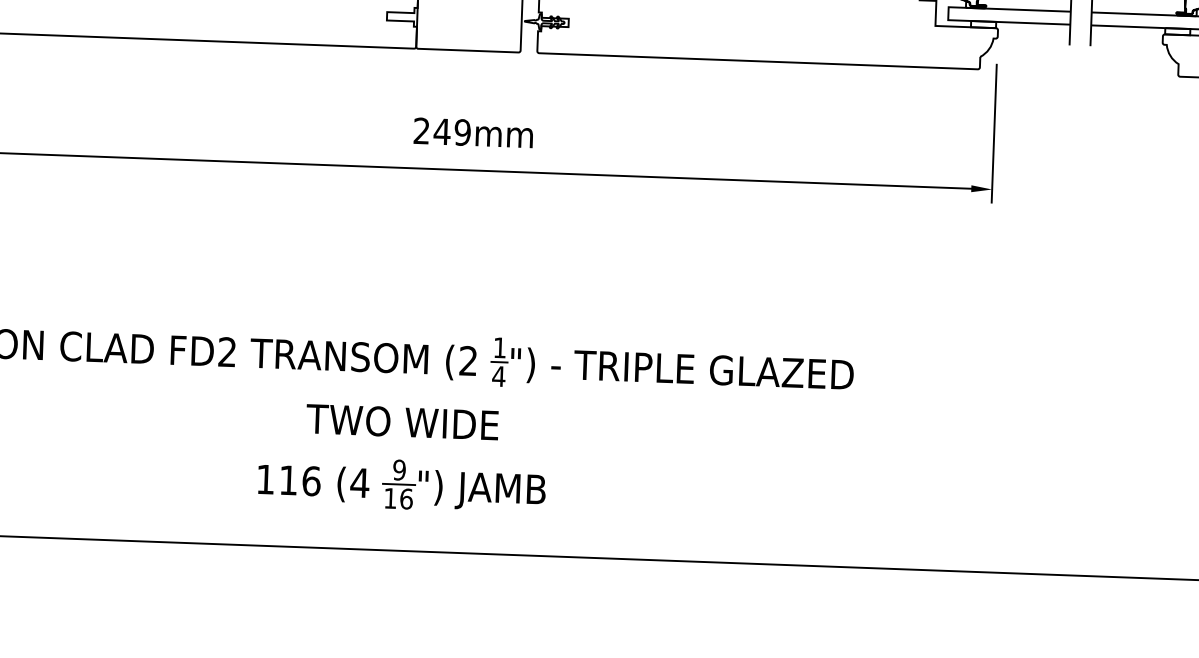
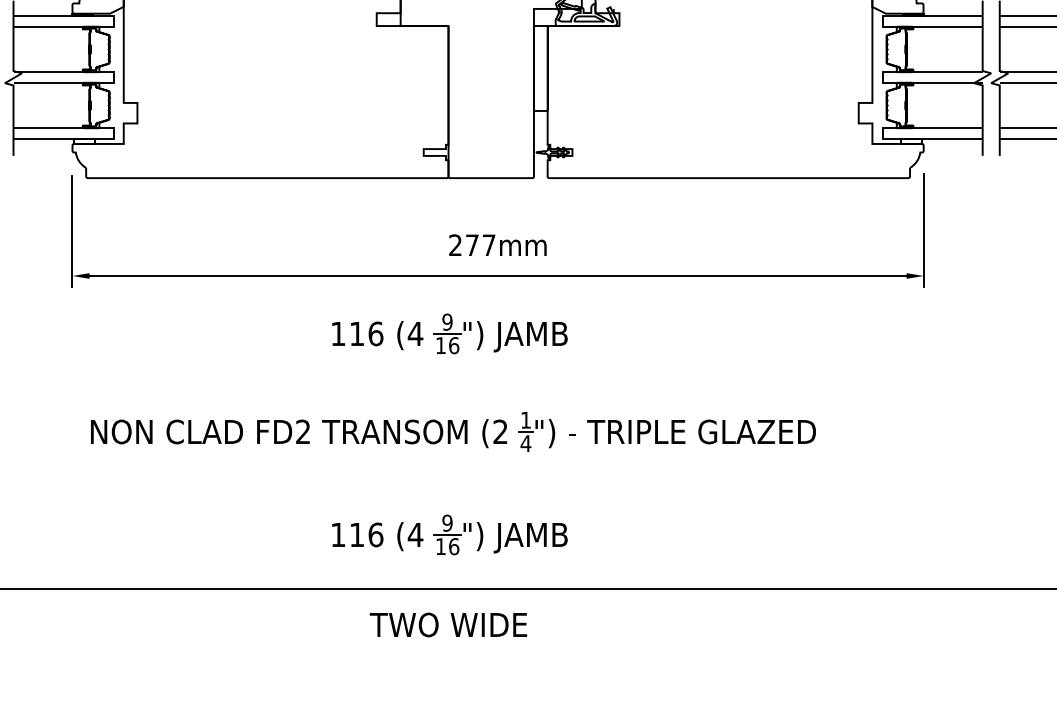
text: (452, 132) -> (480, 245), 249mm -> 277mm
part: (410, 238) -> (449, 333), added
text: (402, 421) -> (448, 624), moved

